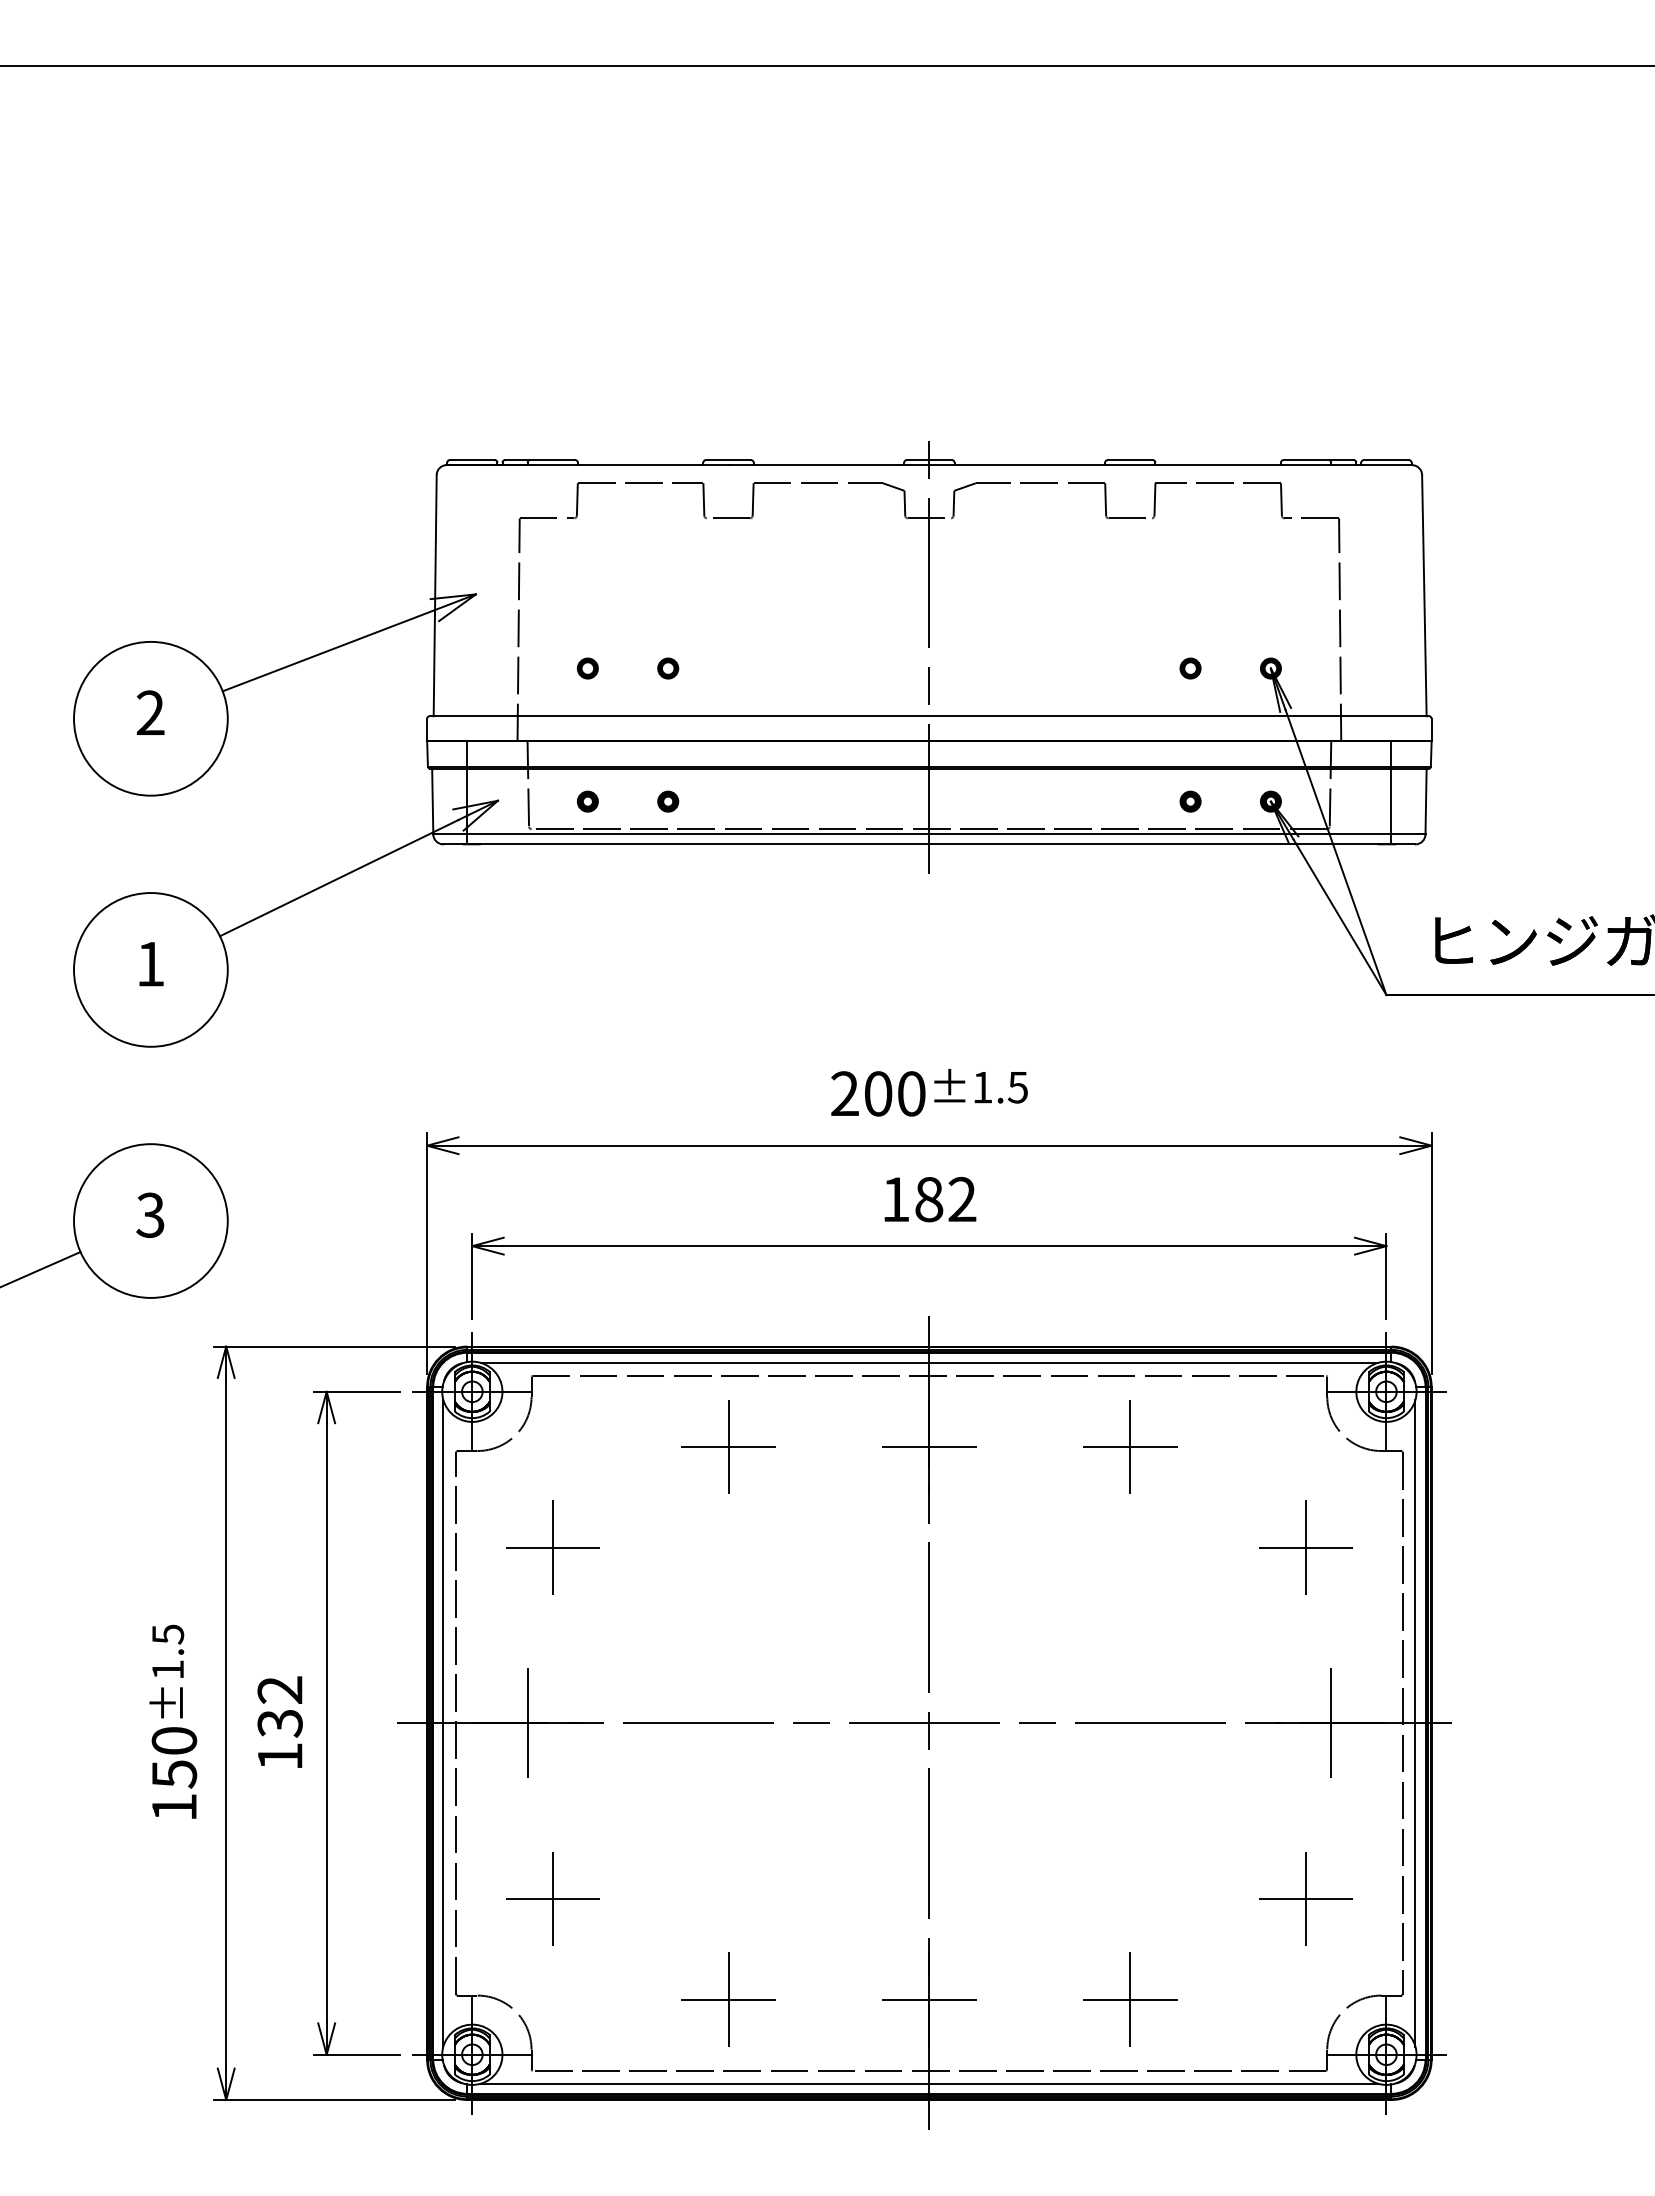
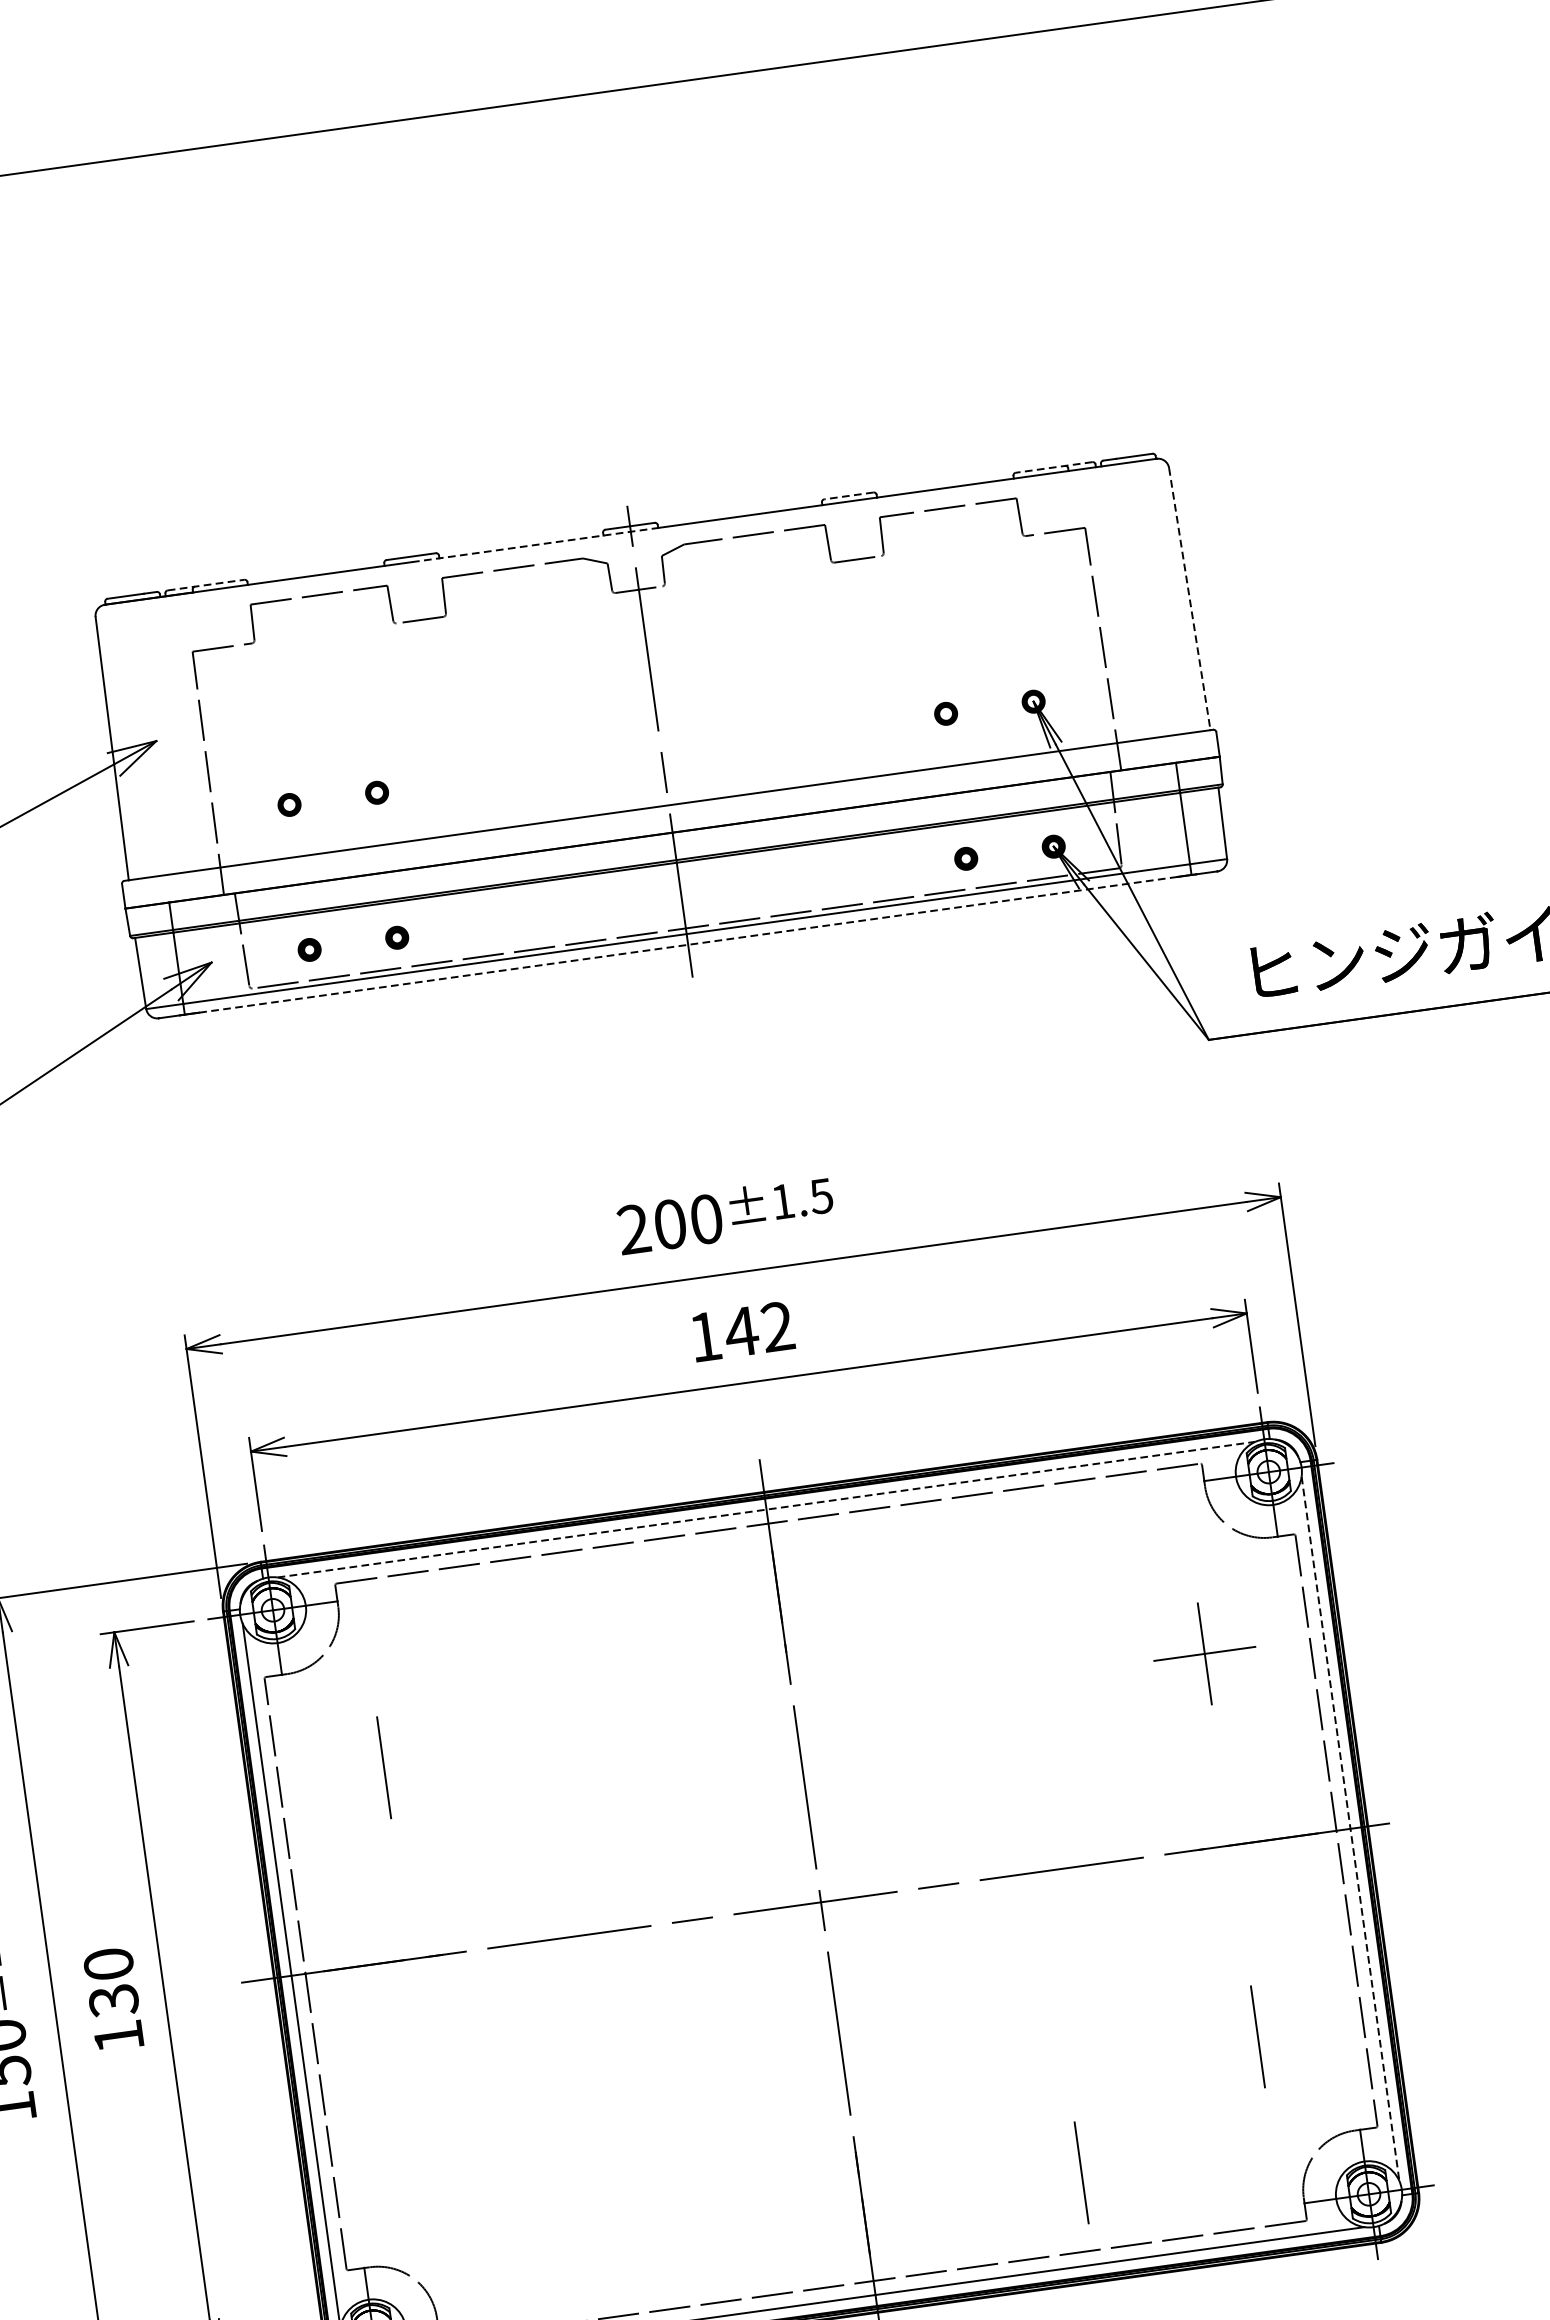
line: (540, 460) -> (206, 585), solid -> dashed
line: (1130, 460) -> (849, 496), solid -> dashed
line: (1318, 460) -> (1054, 467), solid -> dashed
line: (842, 465) -> (536, 545), solid -> dashed
line: (1424, 595) -> (1189, 598), solid -> dashed
line: (929, 844) -> (688, 944), solid -> dashed
text: (929, 1199) -> (741, 1331), 182 -> 142
line: (929, 1362) -> (766, 1509), solid -> dashed
part: (728, 1446) -> (560, 1631), removed
part: (1130, 1446) -> (998, 1570), removed
line: (929, 1447) -> (779, 1601), removed
line: (552, 1547) -> (383, 1767), removed
text: (279, 1689) -> (107, 1963), 132 -> 130
line: (527, 1723) -> (383, 1963), removed
line: (1331, 1723) -> (1259, 1841), removed
line: (1415, 1723) -> (1350, 1829), solid -> dashed
part: (552, 1898) -> (436, 2150), removed
line: (1305, 1899) -> (1257, 2037), removed
part: (728, 1999) -> (643, 2233), removed
line: (929, 1999) -> (862, 2203), removed
line: (1130, 1999) -> (1081, 2172), removed

